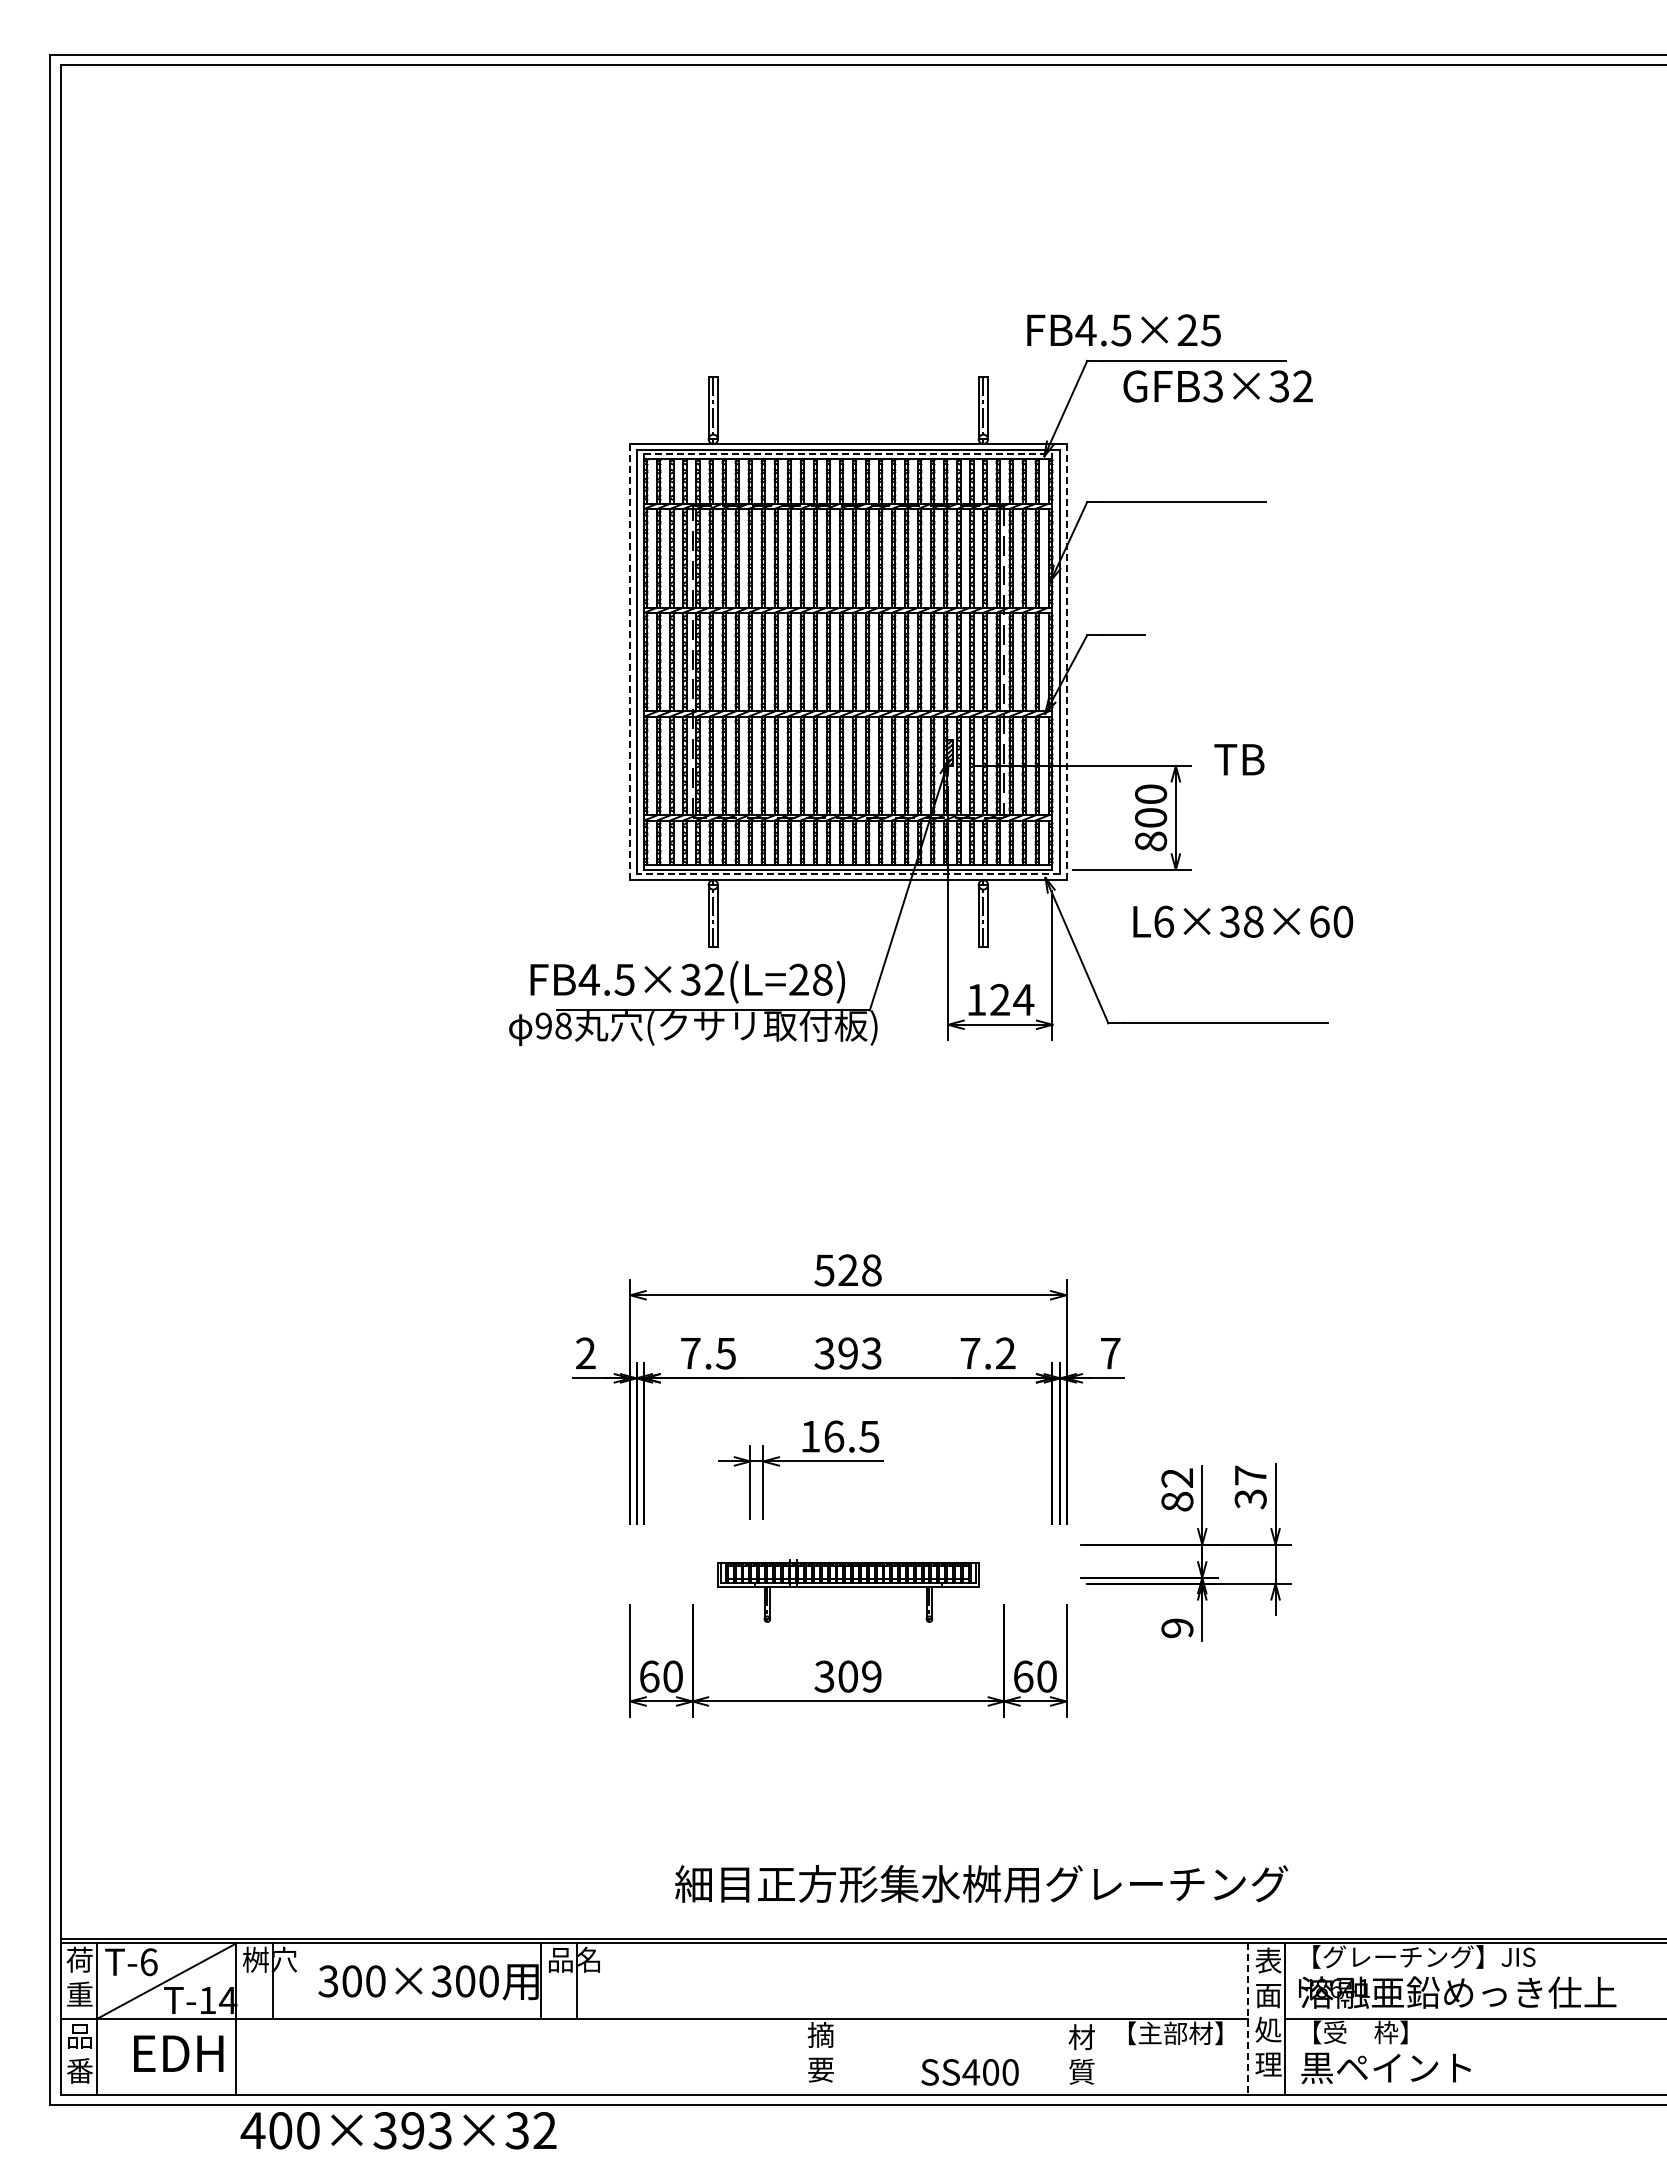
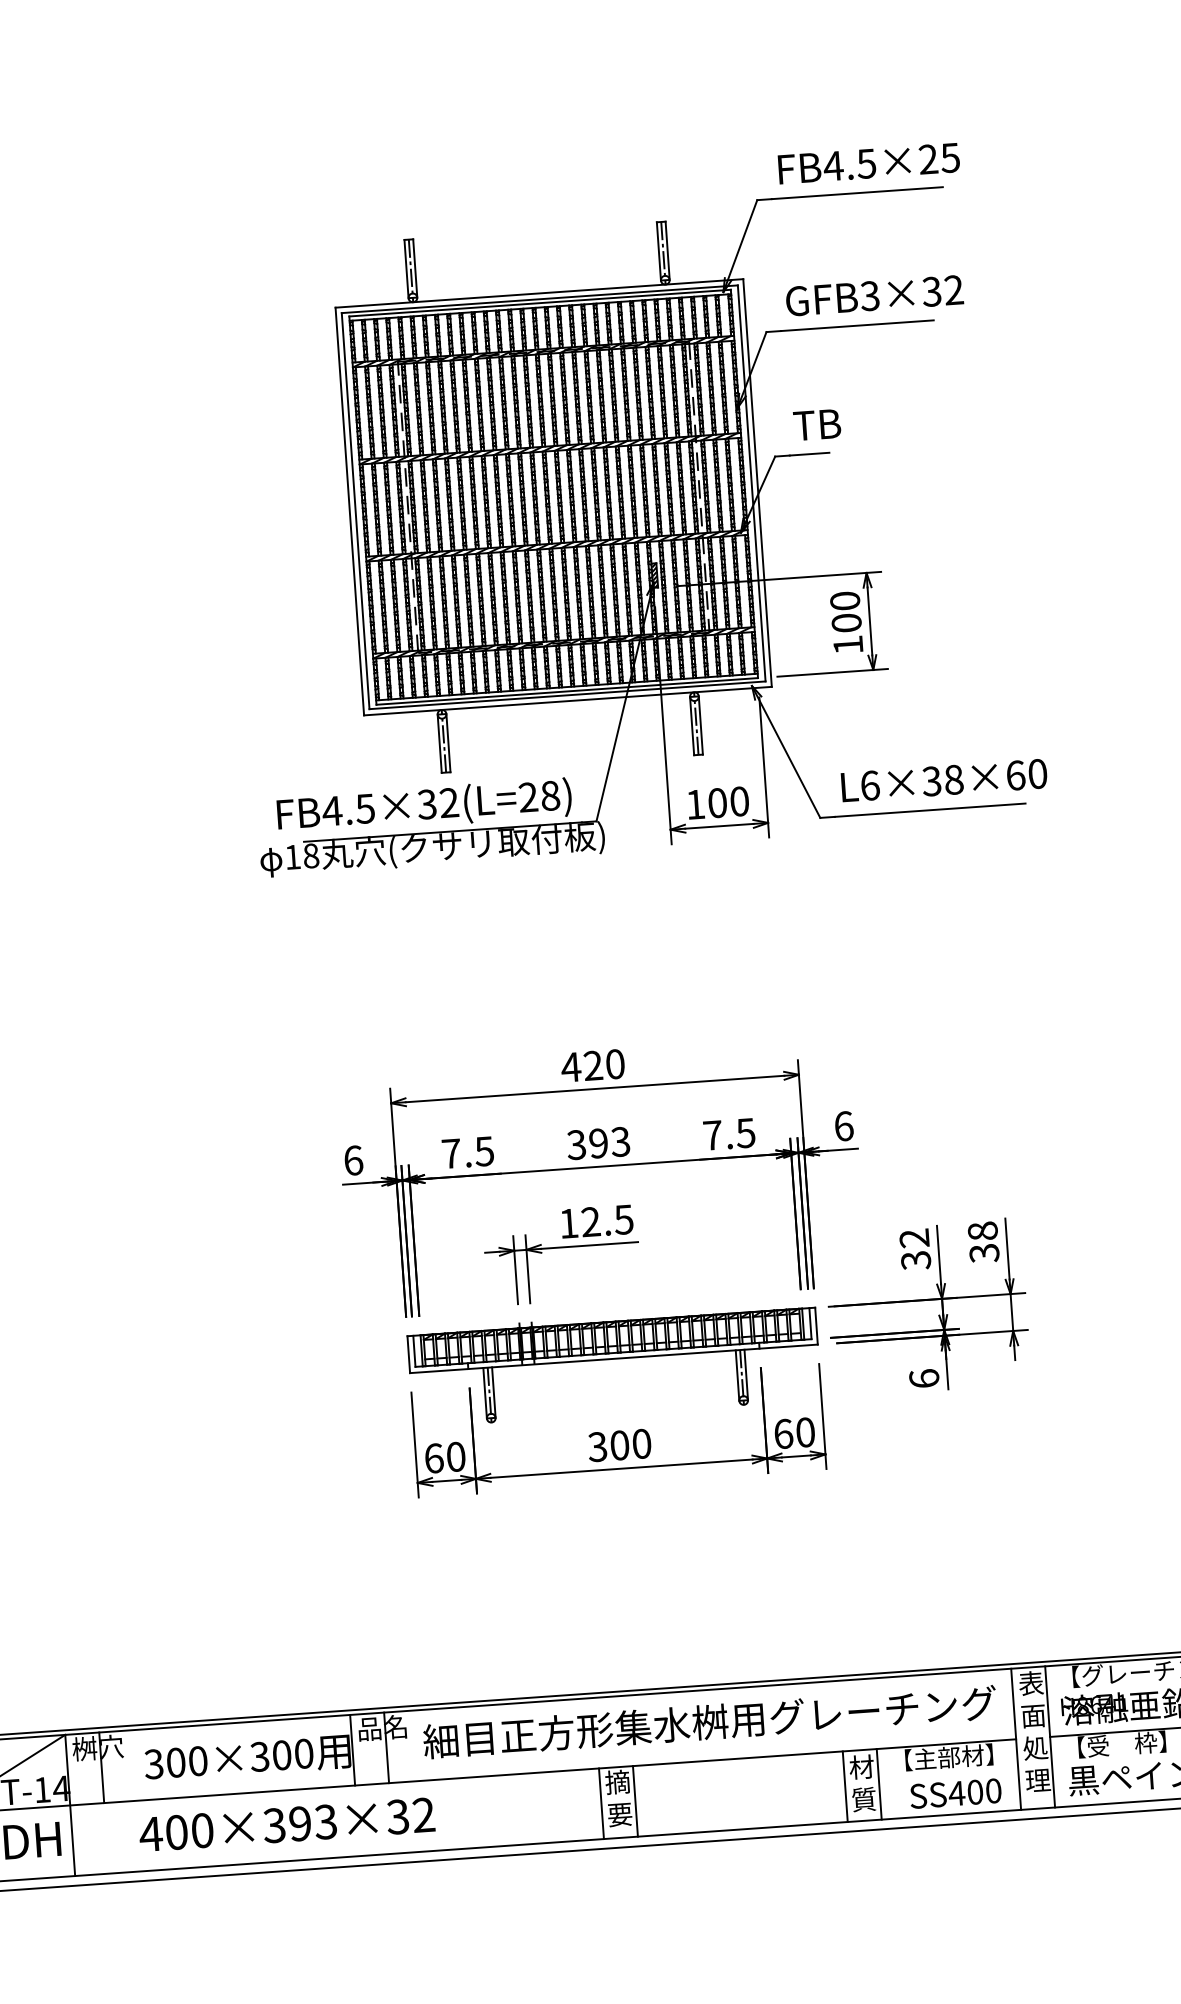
text: (1123, 330) -> (868, 163), moved
text: (1217, 386) -> (874, 295), moved
line: (848, 454) -> (540, 303), dashed -> solid
line: (630, 661) -> (350, 510), dashed -> solid
line: (1066, 662) -> (757, 483), dashed -> solid
text: (1239, 759) -> (817, 424), moved
text: (1151, 841) -> (848, 645), 800 -> 100
line: (848, 874) -> (567, 695), dashed -> solid
text: (1243, 921) -> (944, 780), moved
text: (1012, 999) -> (729, 801), 124 -> 100
text: (543, 1025) -> (292, 856), 98 -> 18
text: (847, 1270) -> (592, 1065), 528 -> 420
text: (585, 1353) -> (353, 1160), 2 -> 6
text: (1005, 1353) -> (745, 1133), 7.2 -> 7.5
text: (1110, 1353) -> (843, 1126), 7 -> 6
text: (834, 1436) -> (591, 1221), 16.5 -> 12.5
text: (1250, 1475) -> (982, 1231), 37 -> 38
text: (1177, 1501) -> (916, 1260), 82 -> 32
part: (848, 1590) -> (614, 1364), size x1.67
text: (1177, 1628) -> (924, 1378), 9 -> 6
text: (871, 1676) -> (641, 1443), 309 -> 300
text: (981, 1883) -> (709, 1721), moved
line: (1248, 2019) -> (1016, 1739), dashed -> solid
line: (802, 2056) -> (601, 1803), added
line: (838, 2056) -> (635, 1801), added
line: (1062, 2056) -> (844, 1786), added
line: (1099, 2056) -> (879, 1784), added
text: (969, 2072) -> (955, 1793), moved
text: (398, 2130) -> (286, 1824), moved

